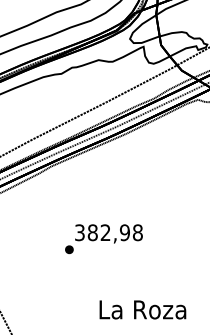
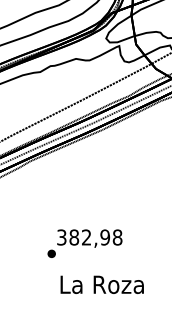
text: (103, 239) -> (84, 244), moved
text: (142, 309) -> (101, 284), moved

